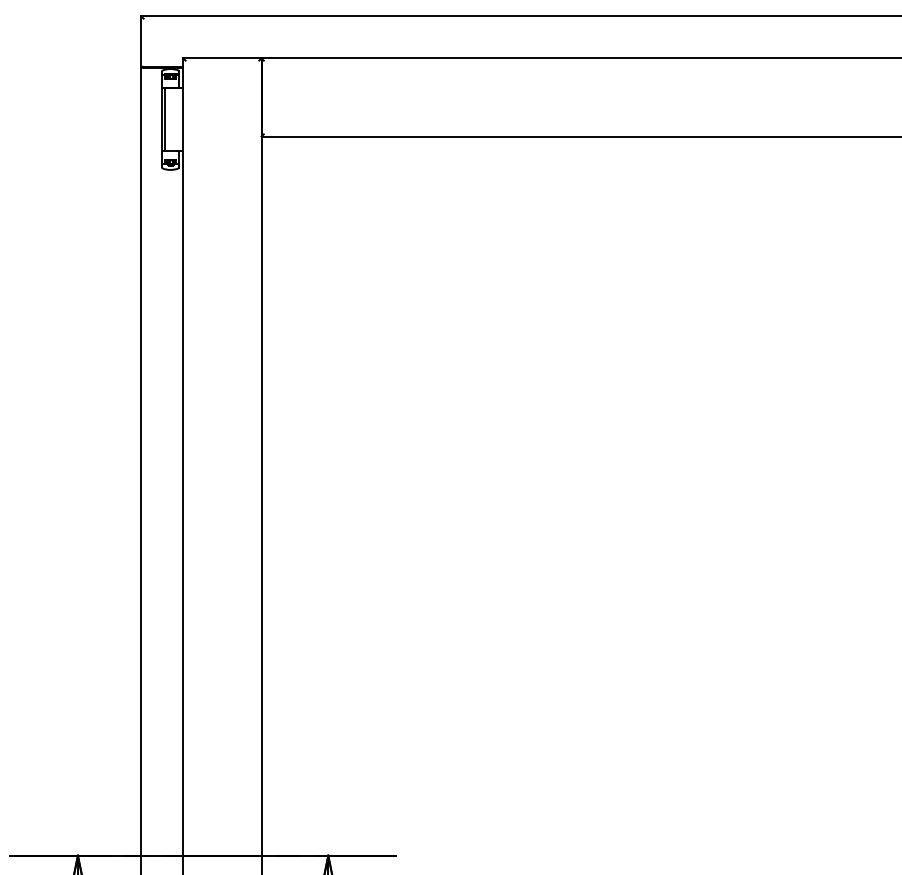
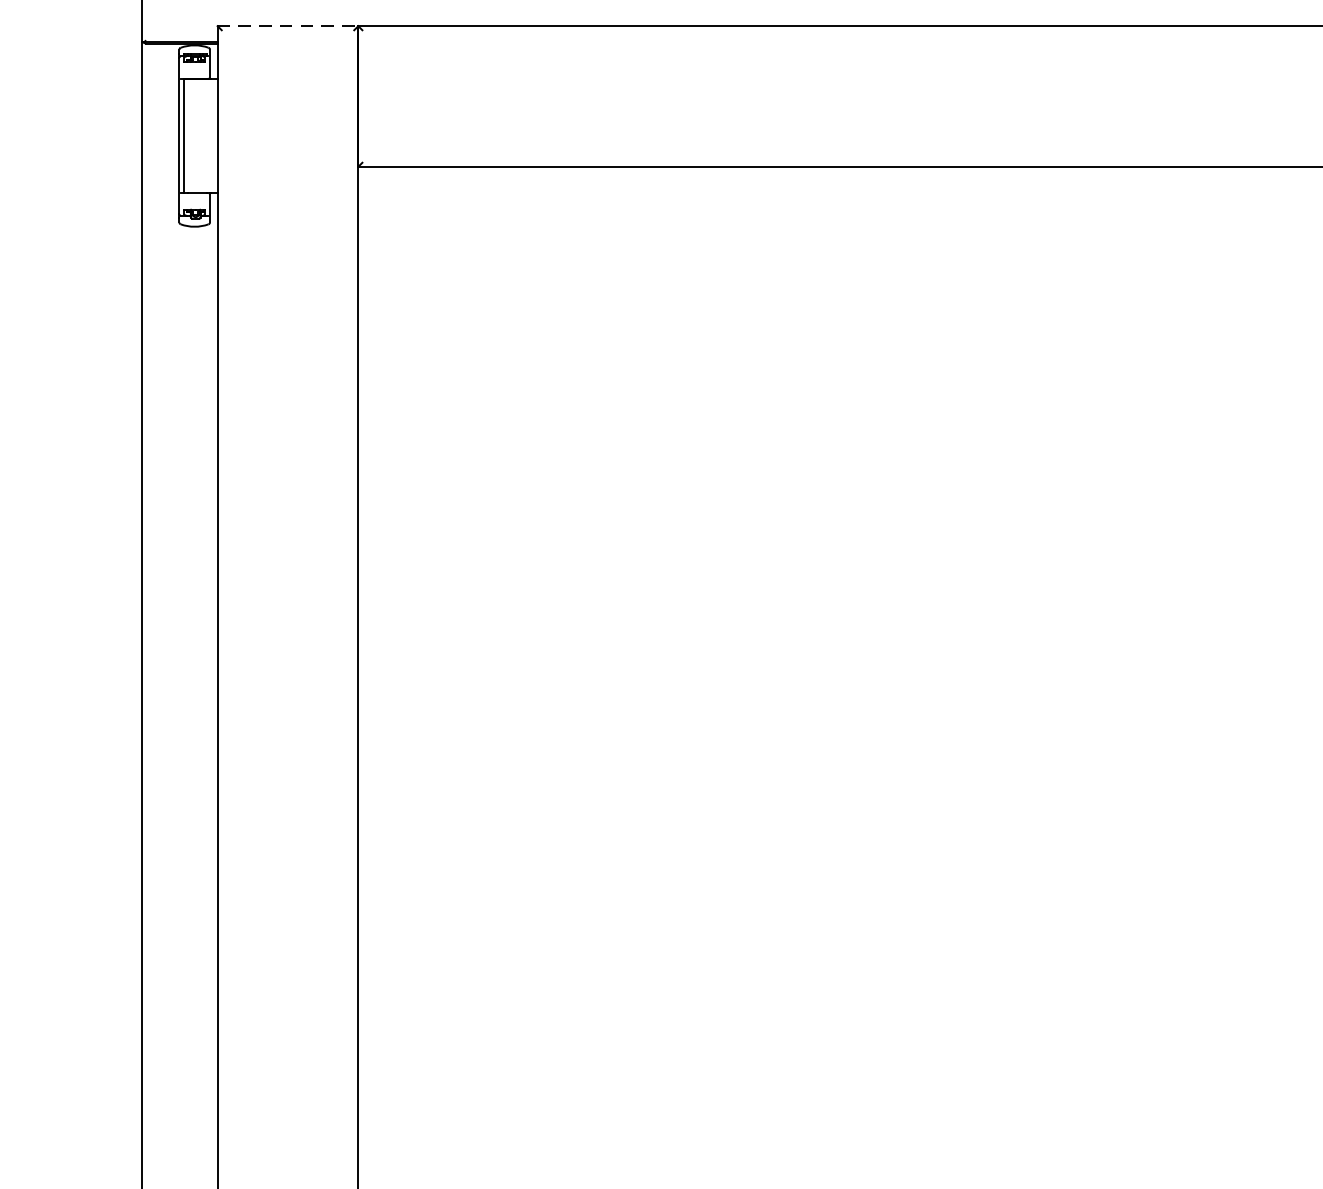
line: (222, 58) -> (288, 26), solid -> dashed

